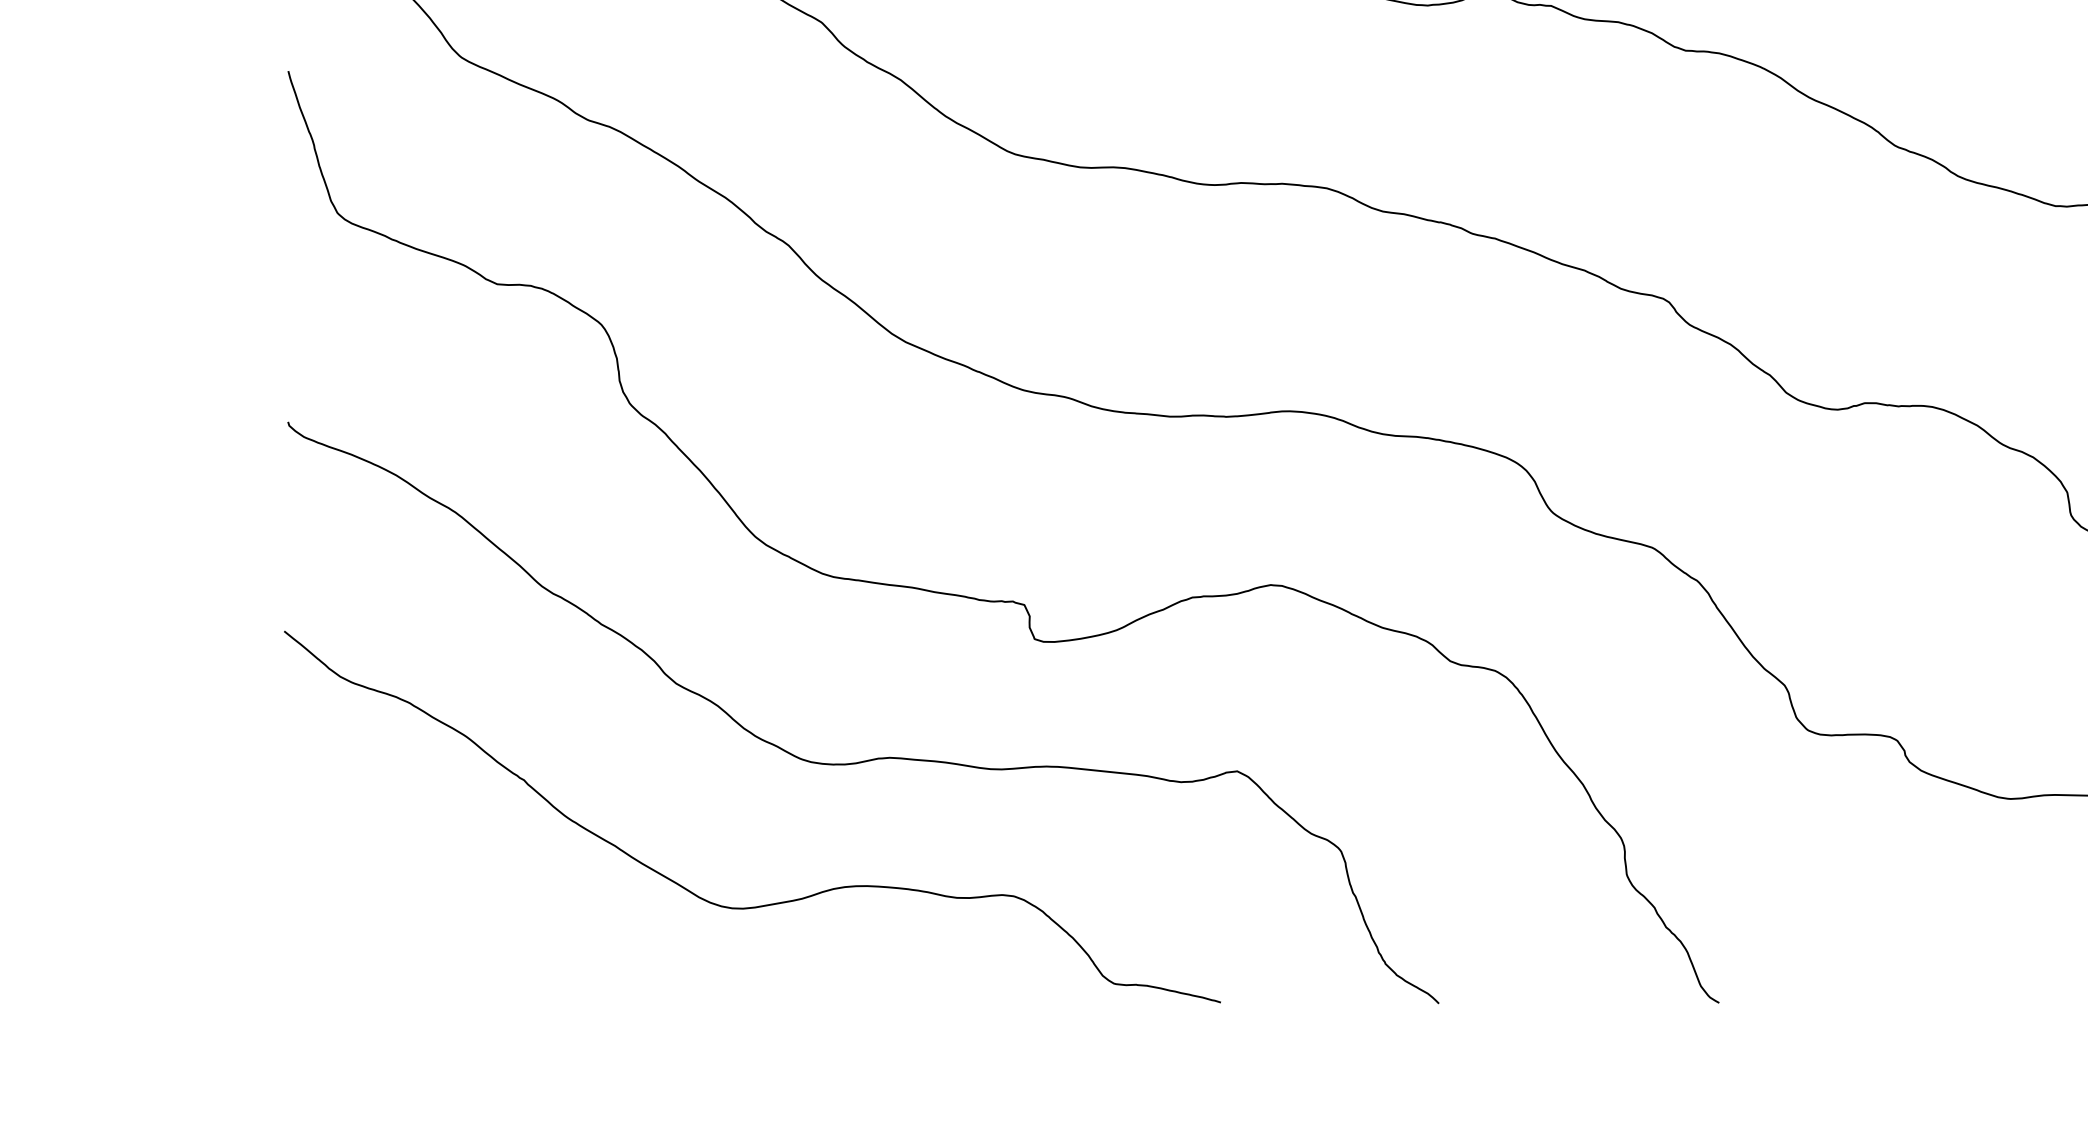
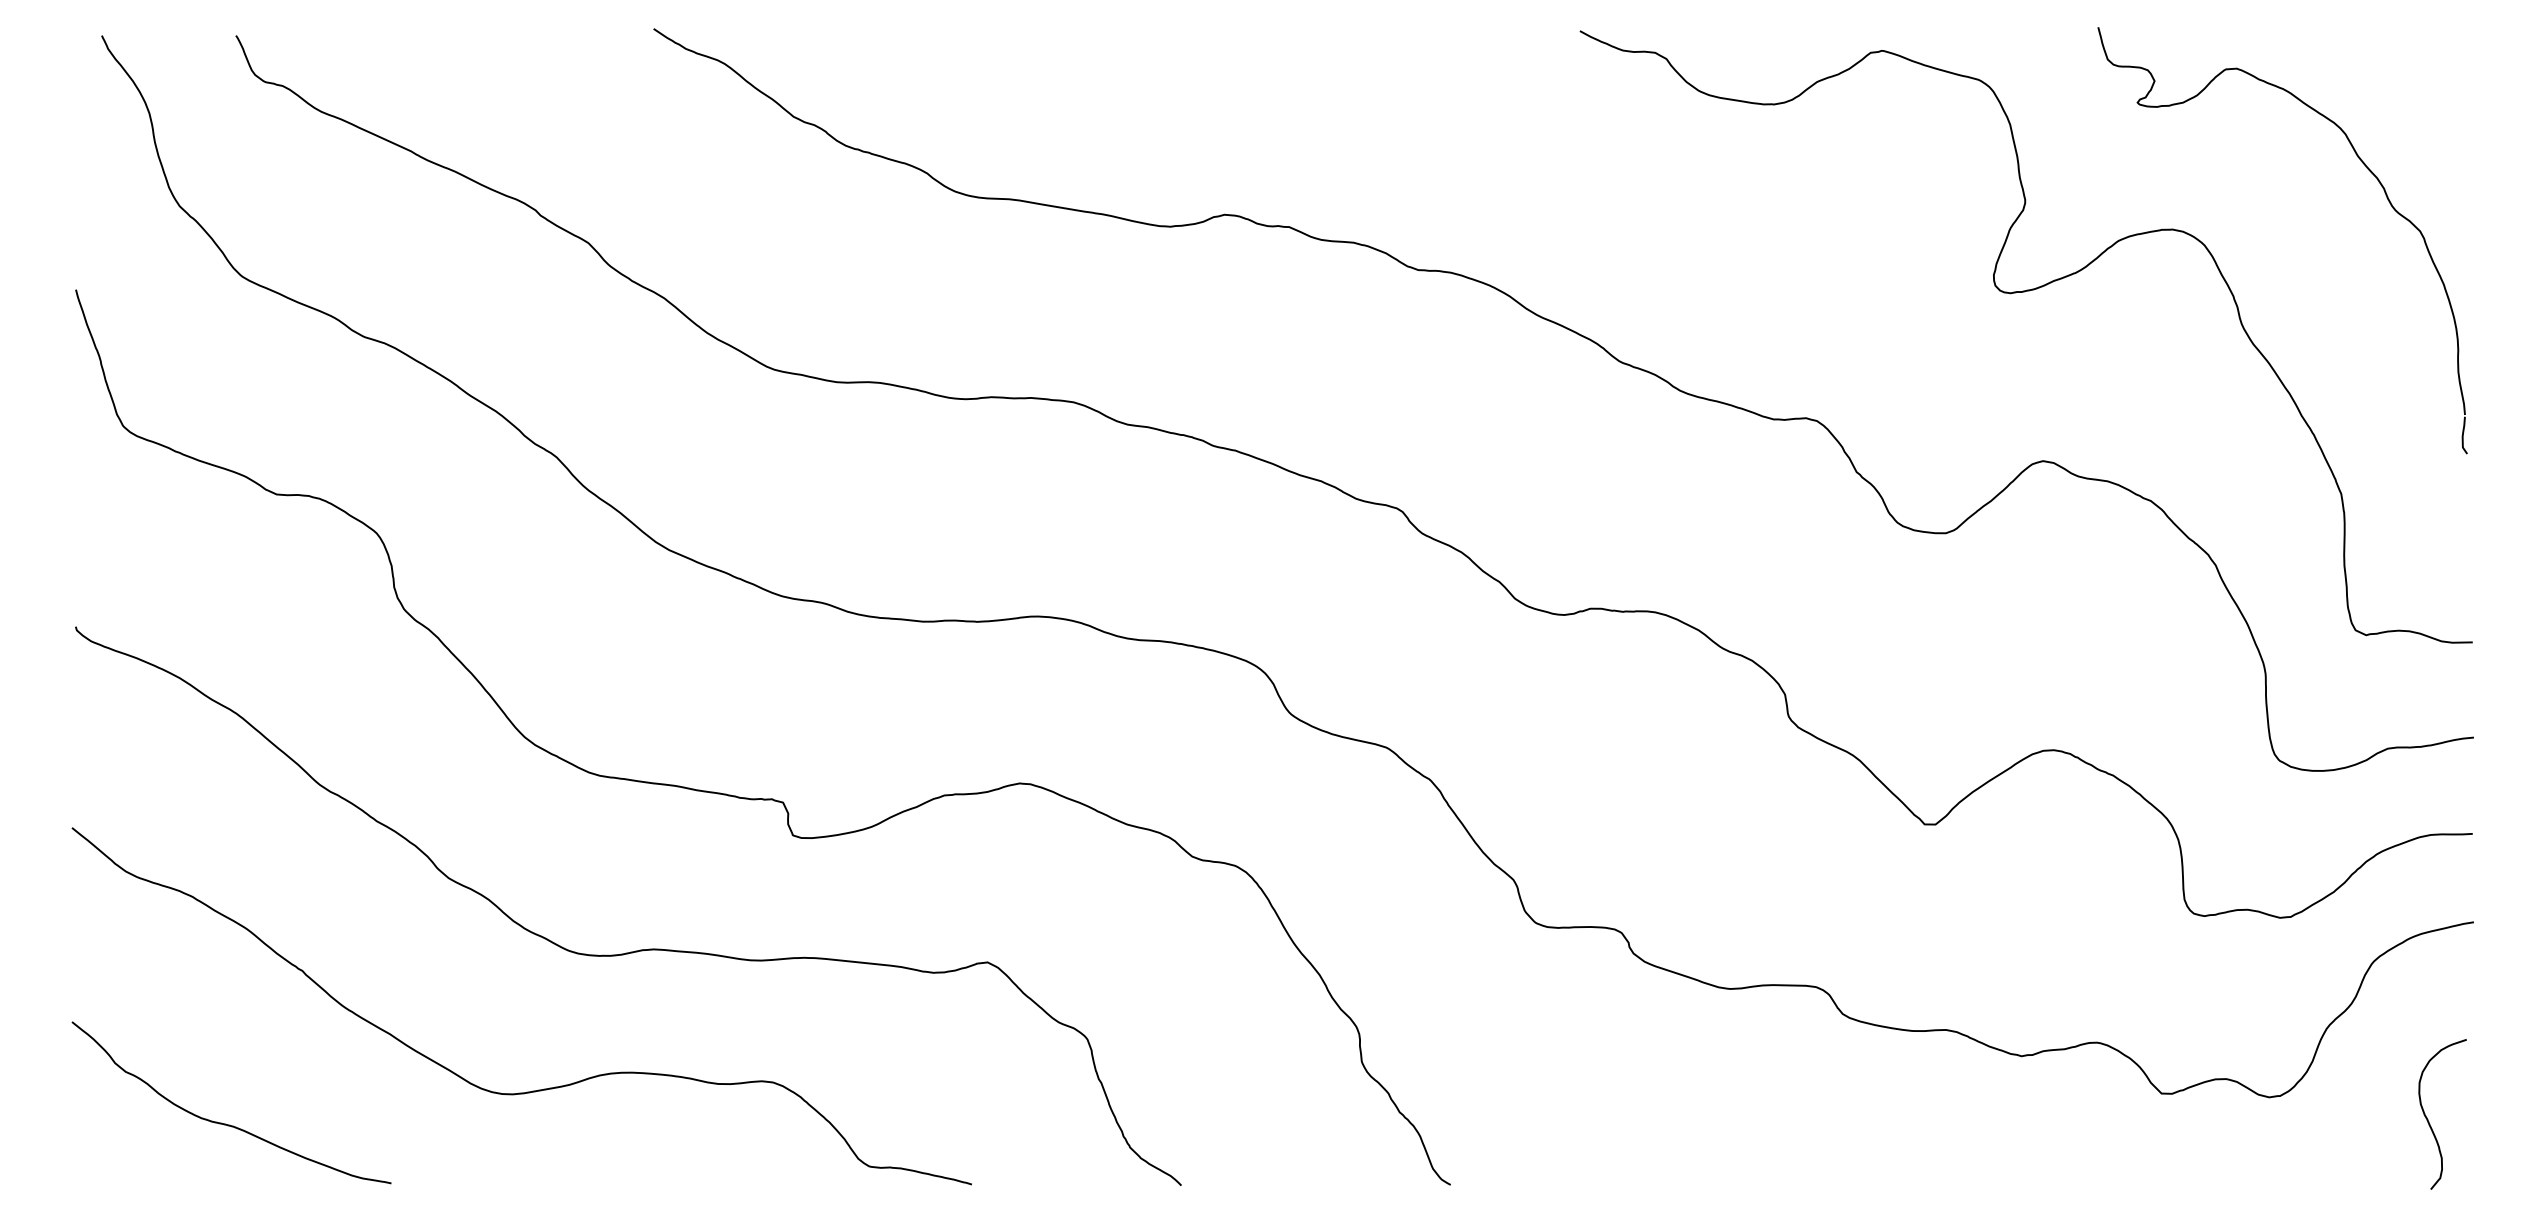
curve: (445, 939) -> (226, 1123), added

